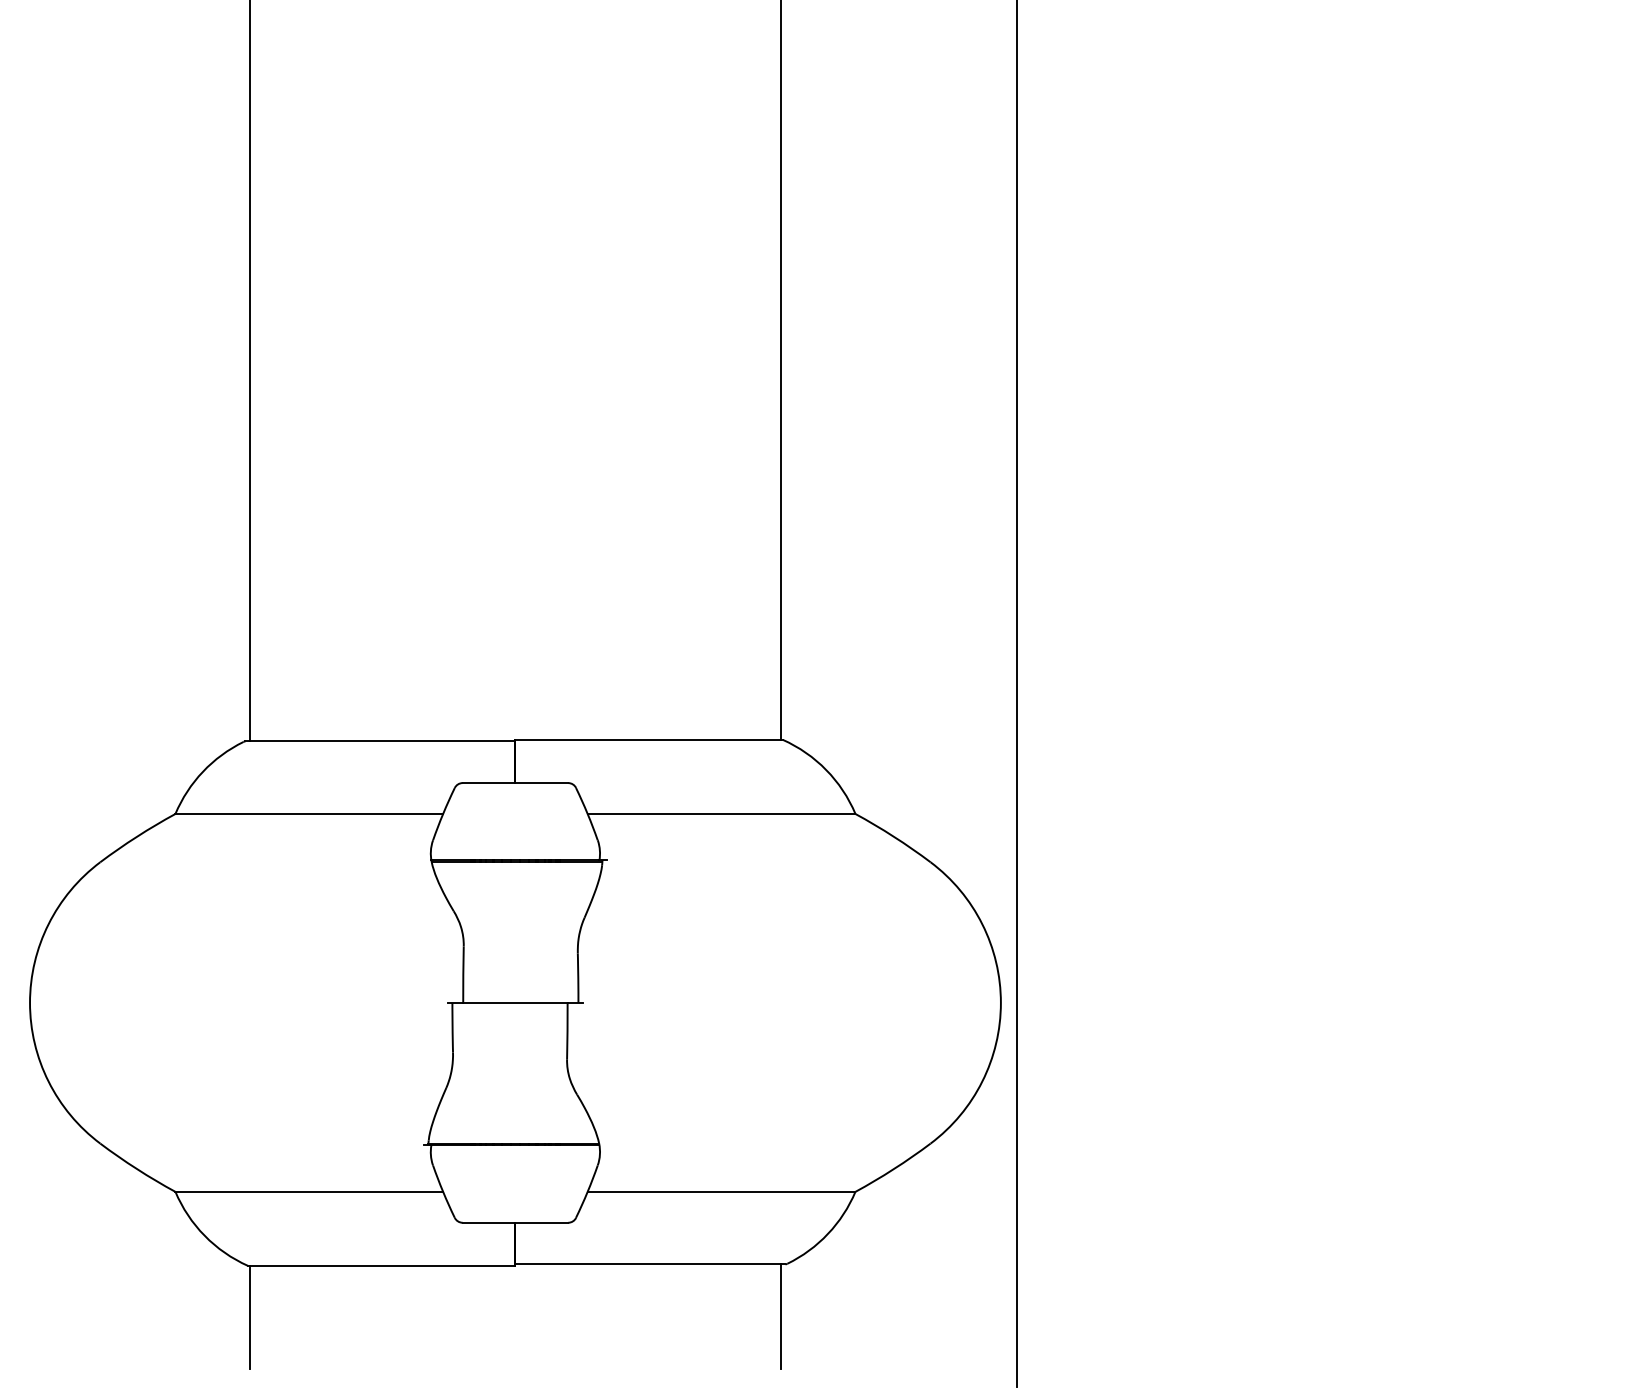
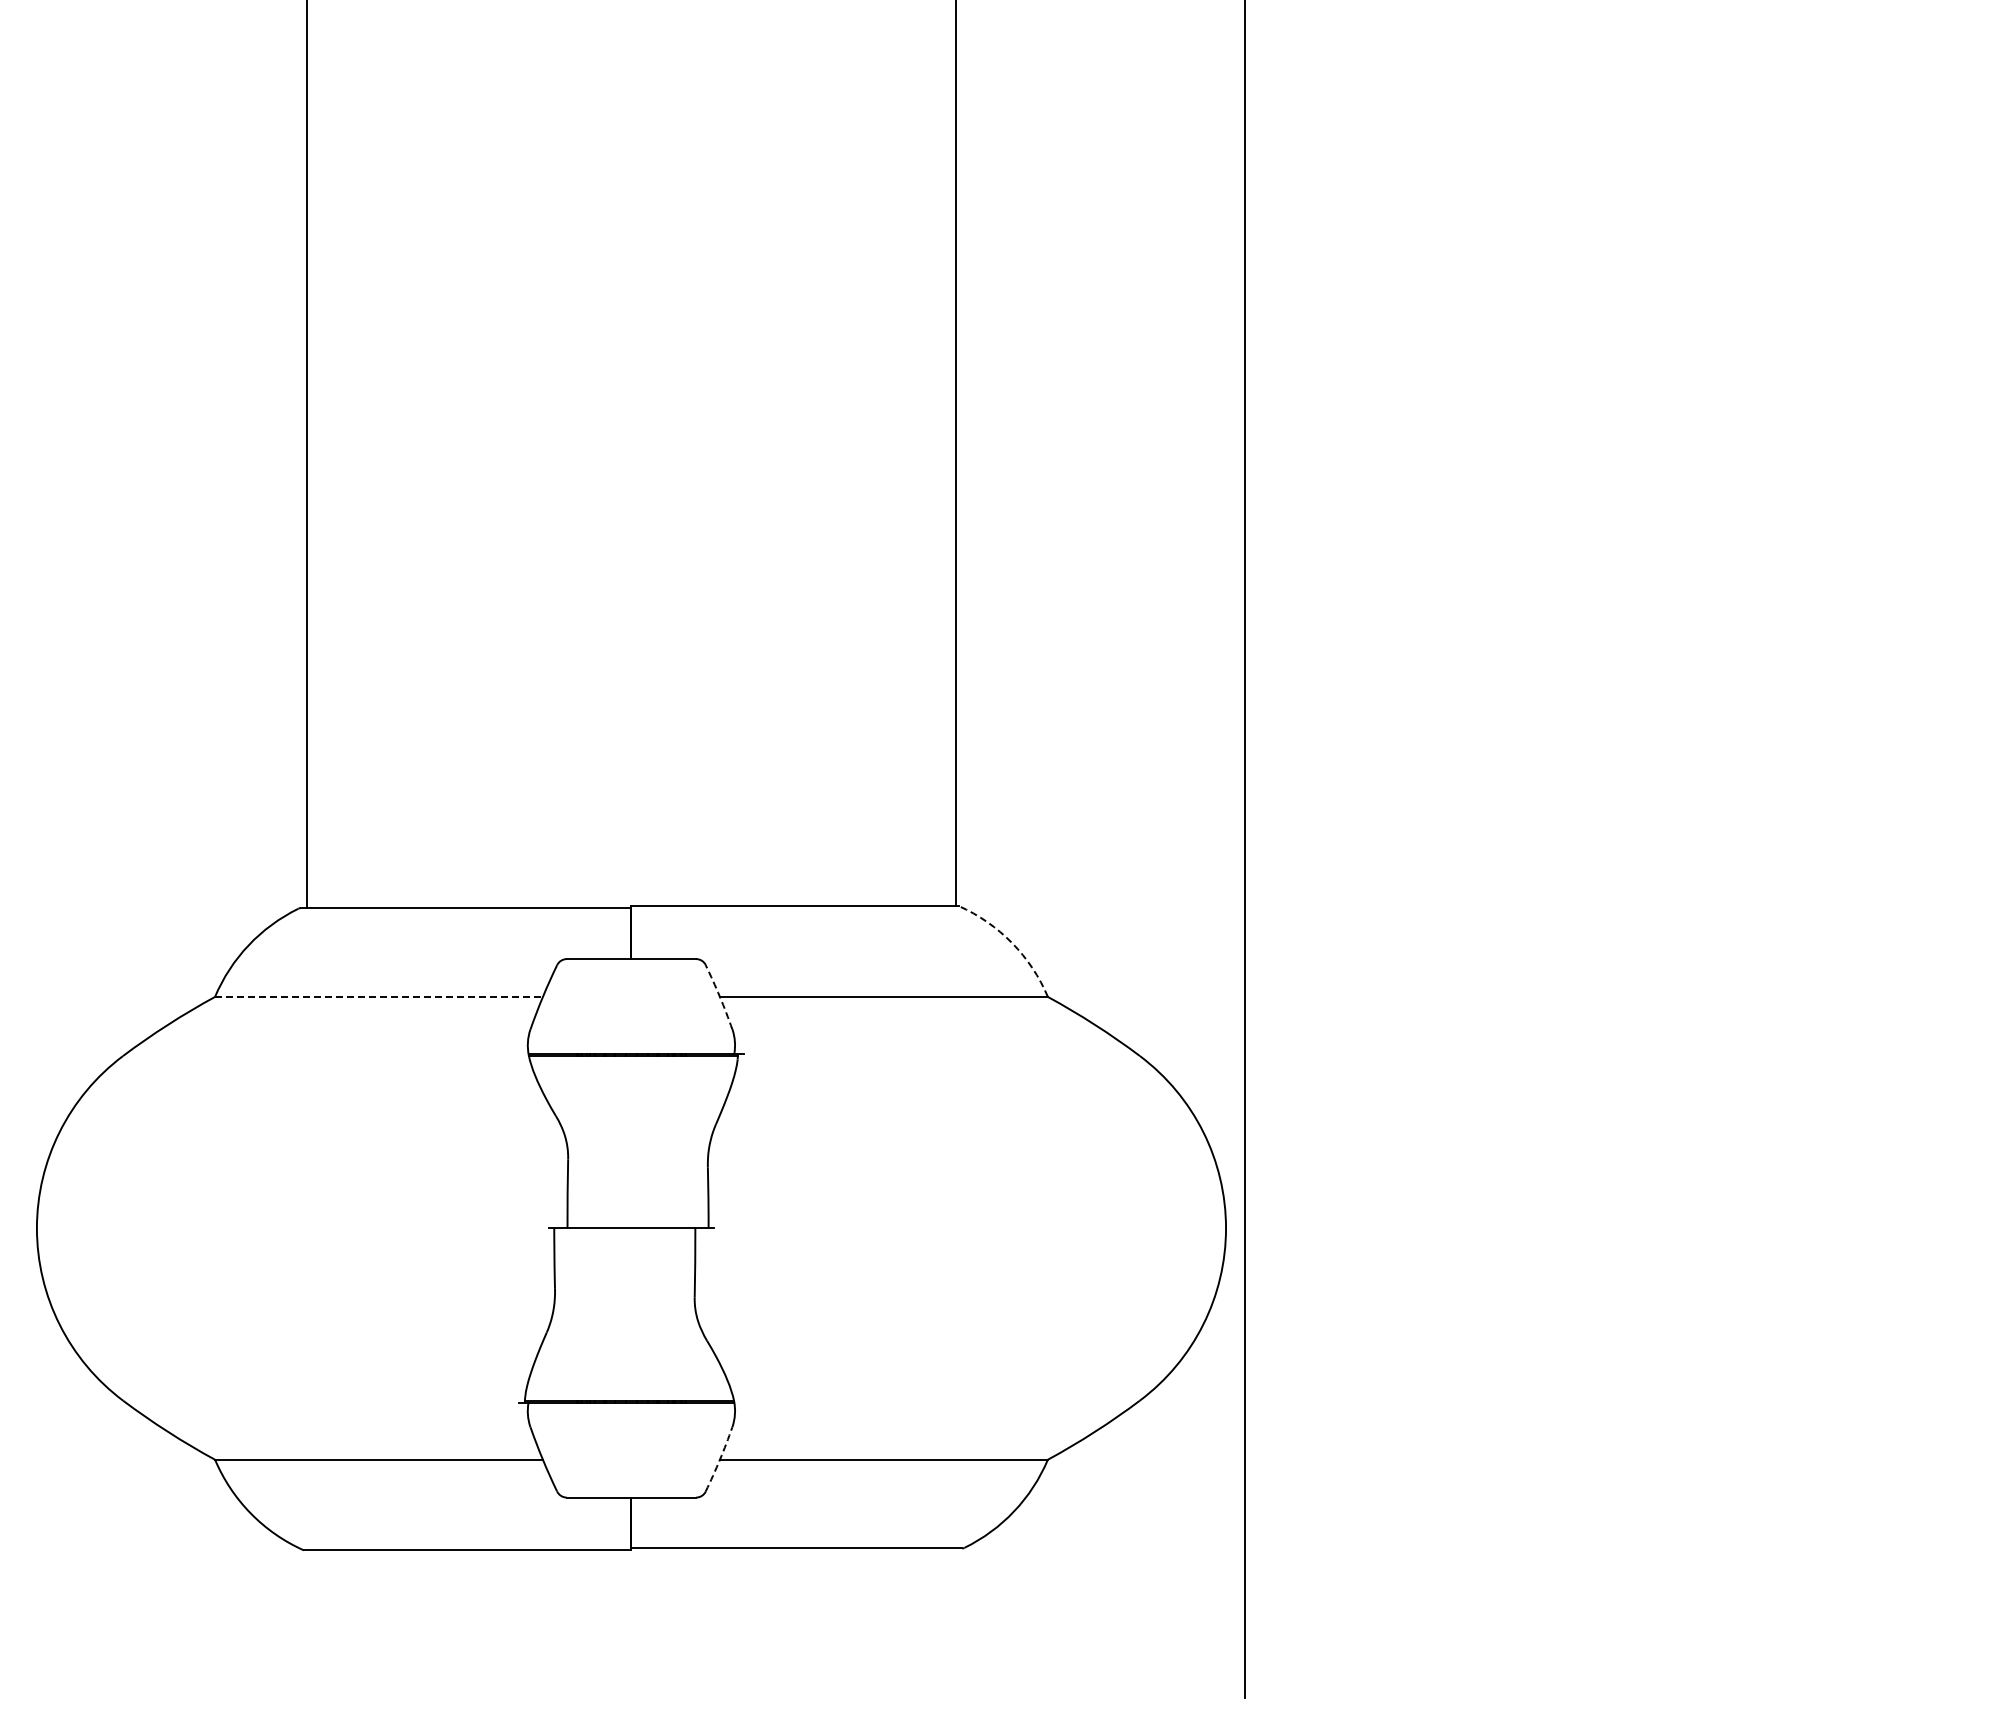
arc: (826, 770) -> (1012, 943), solid -> dashed
line: (308, 813) -> (378, 996), solid -> dashed
arc: (587, 813) -> (719, 996), solid -> dashed
arc: (587, 1191) -> (719, 1459), solid -> dashed
line: (780, 1316) -> (956, 1612), removed
line: (250, 1317) -> (306, 1613), removed

